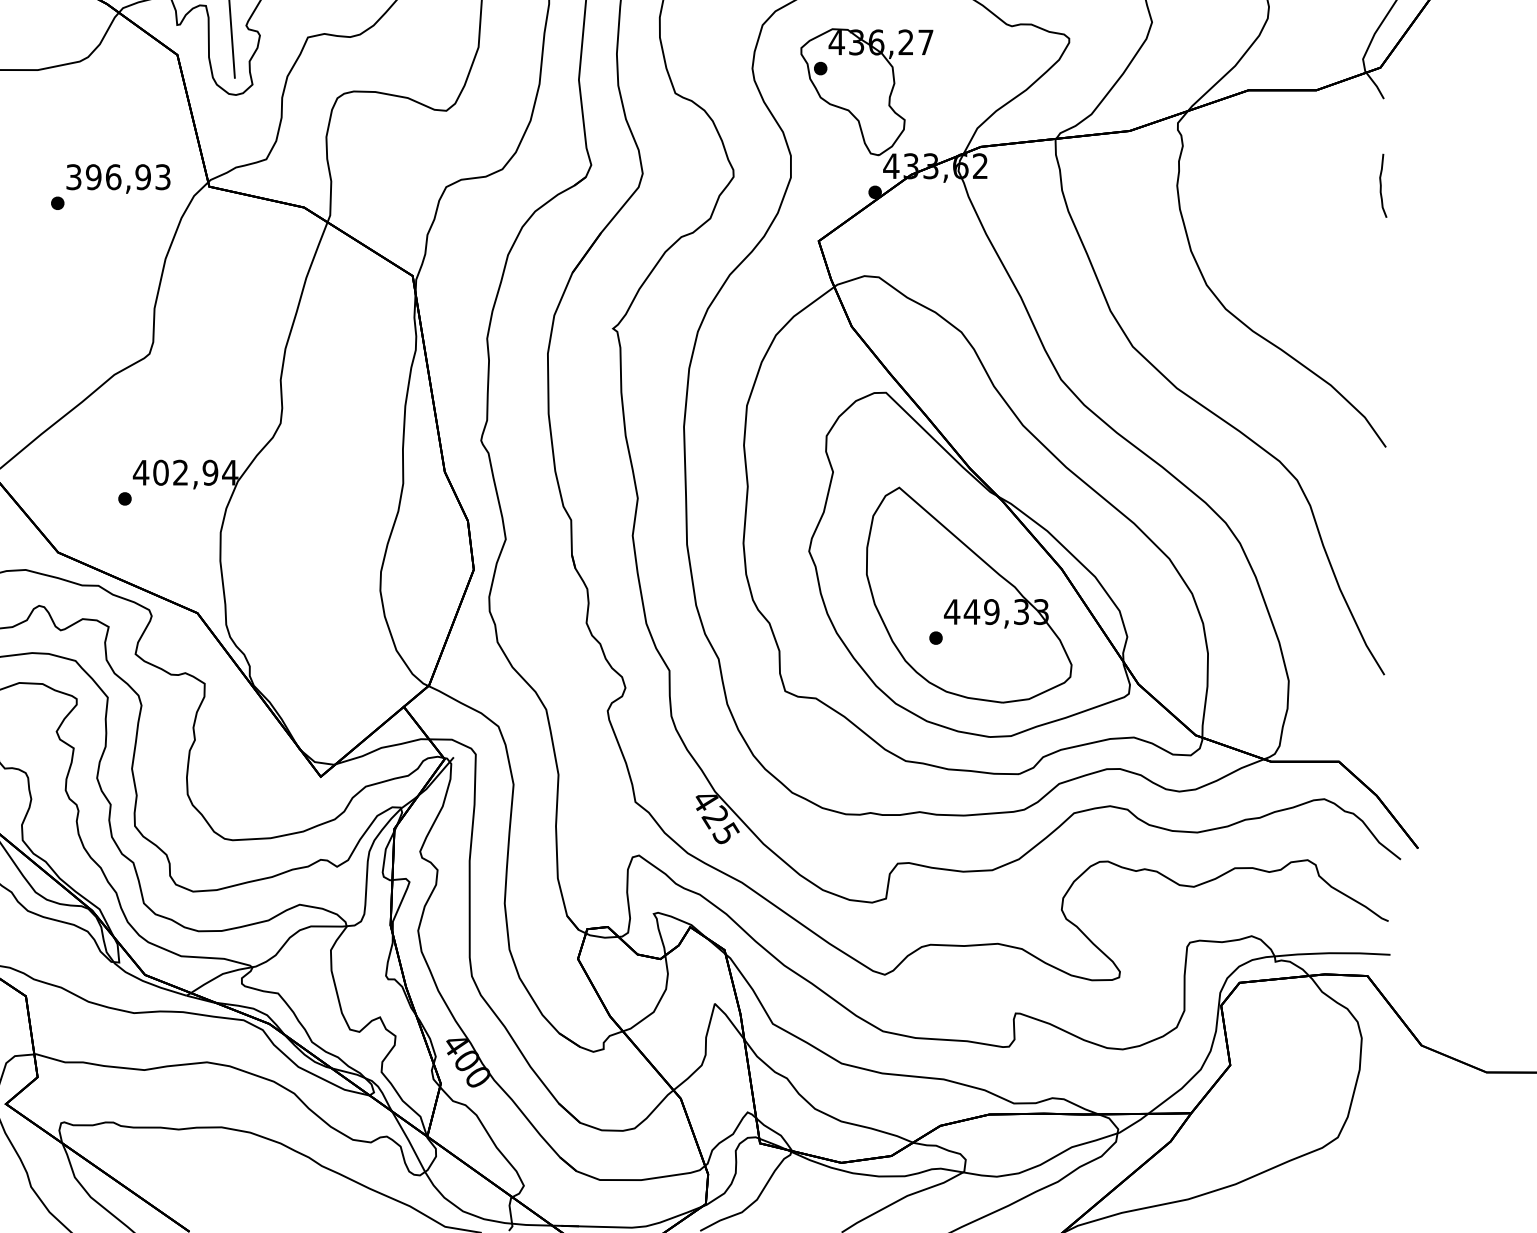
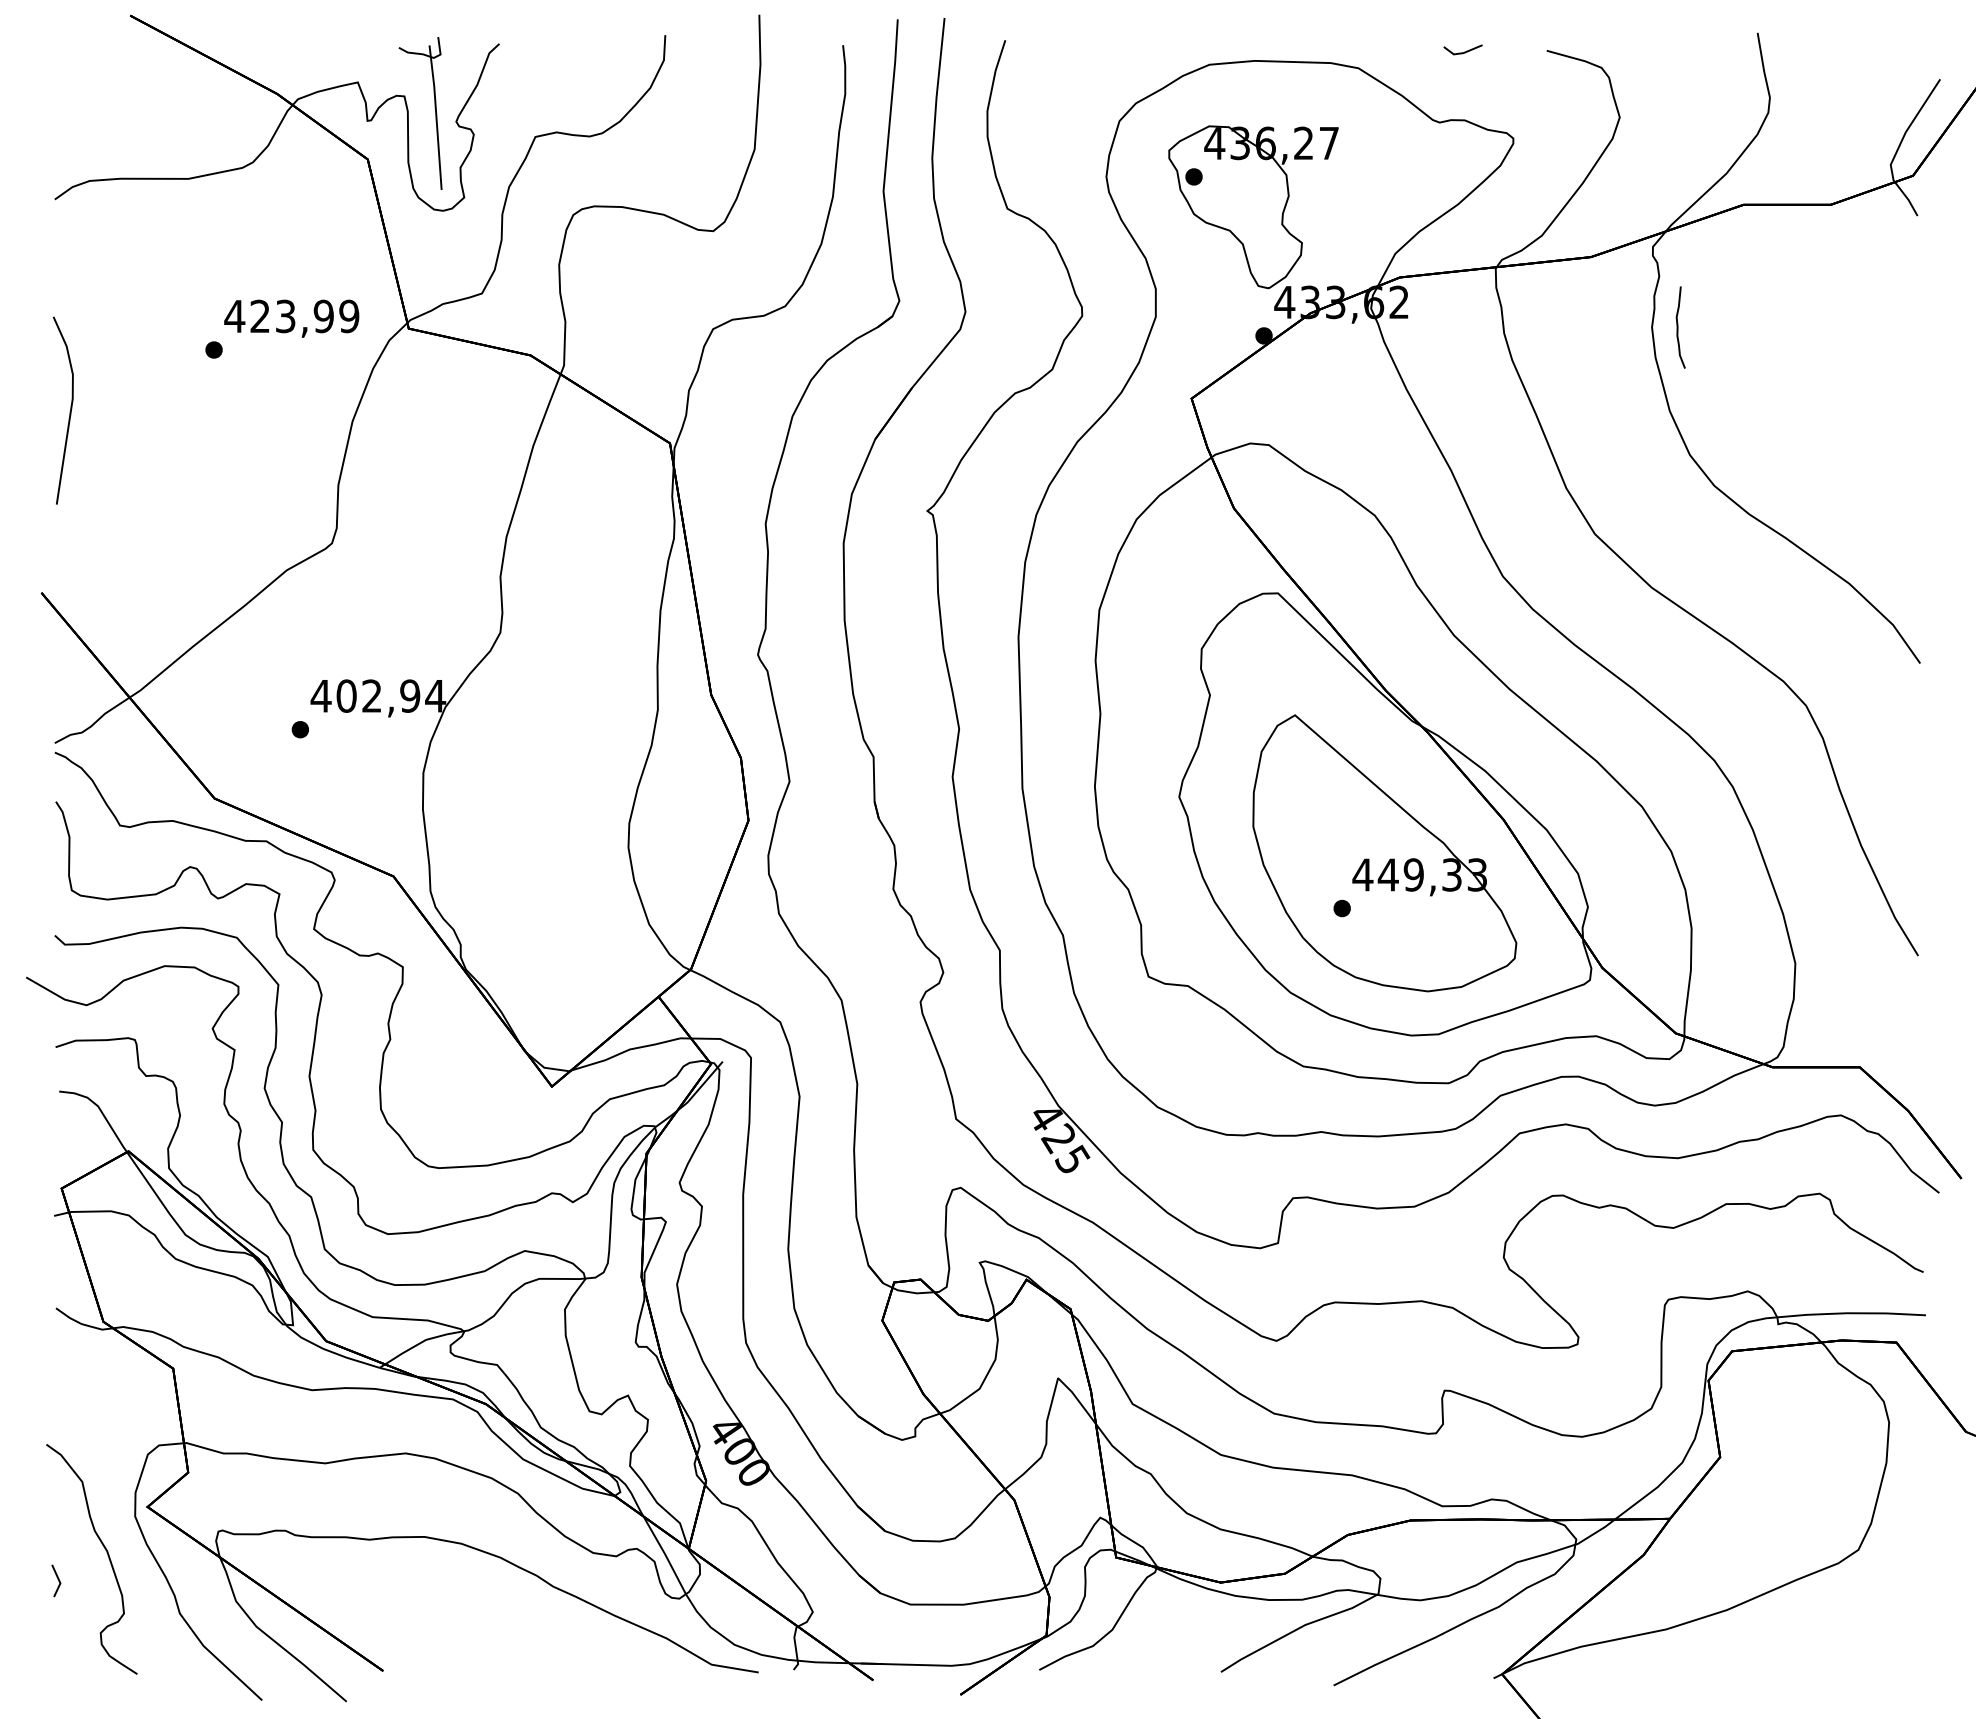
text: (118, 177) -> (291, 316), 396,93 -> 423,99
curve: (1381, 185) -> (1678, 327), moved

